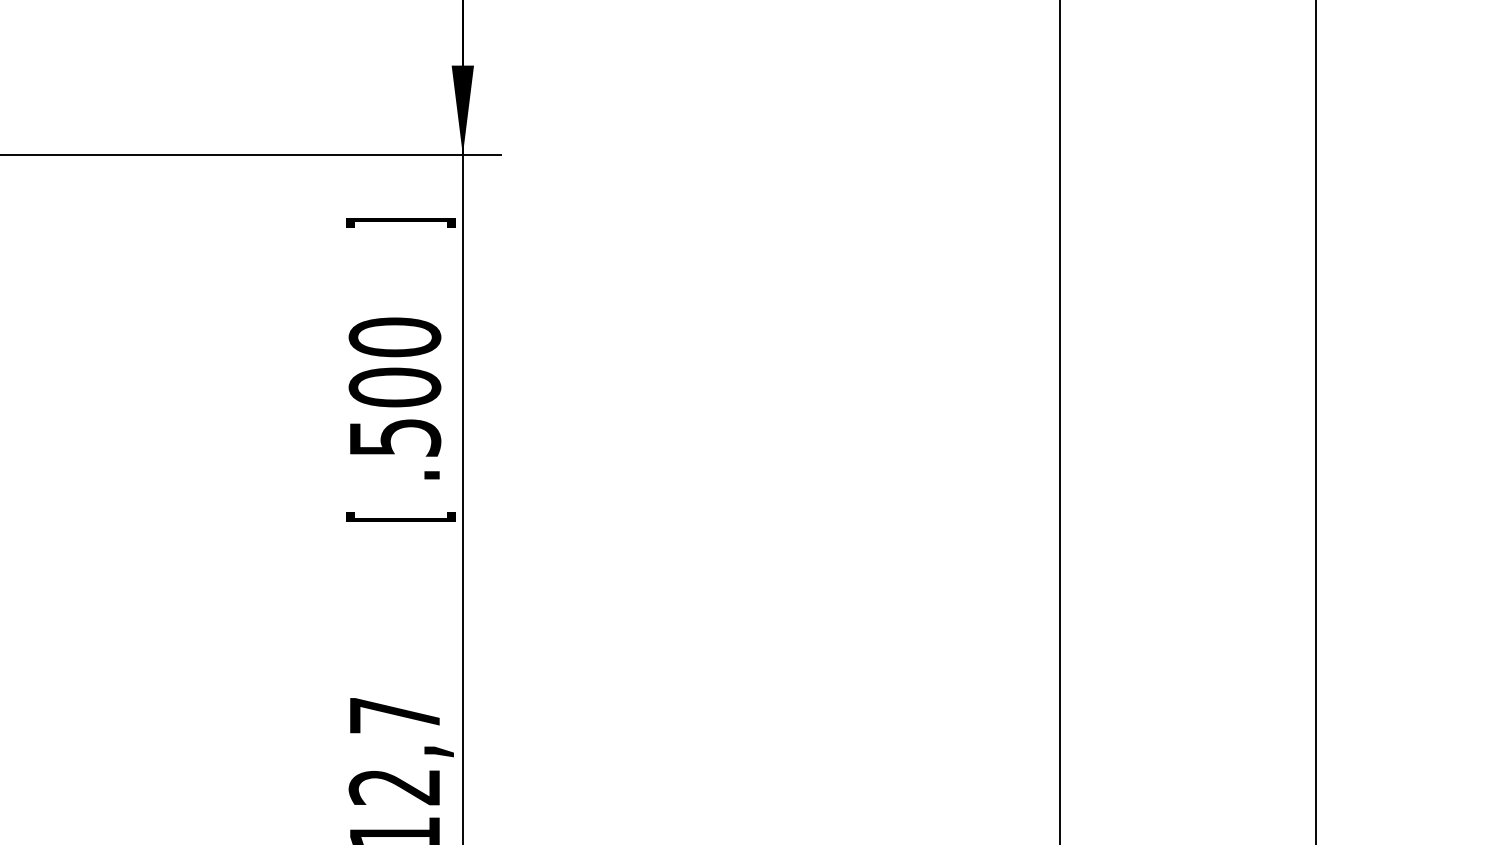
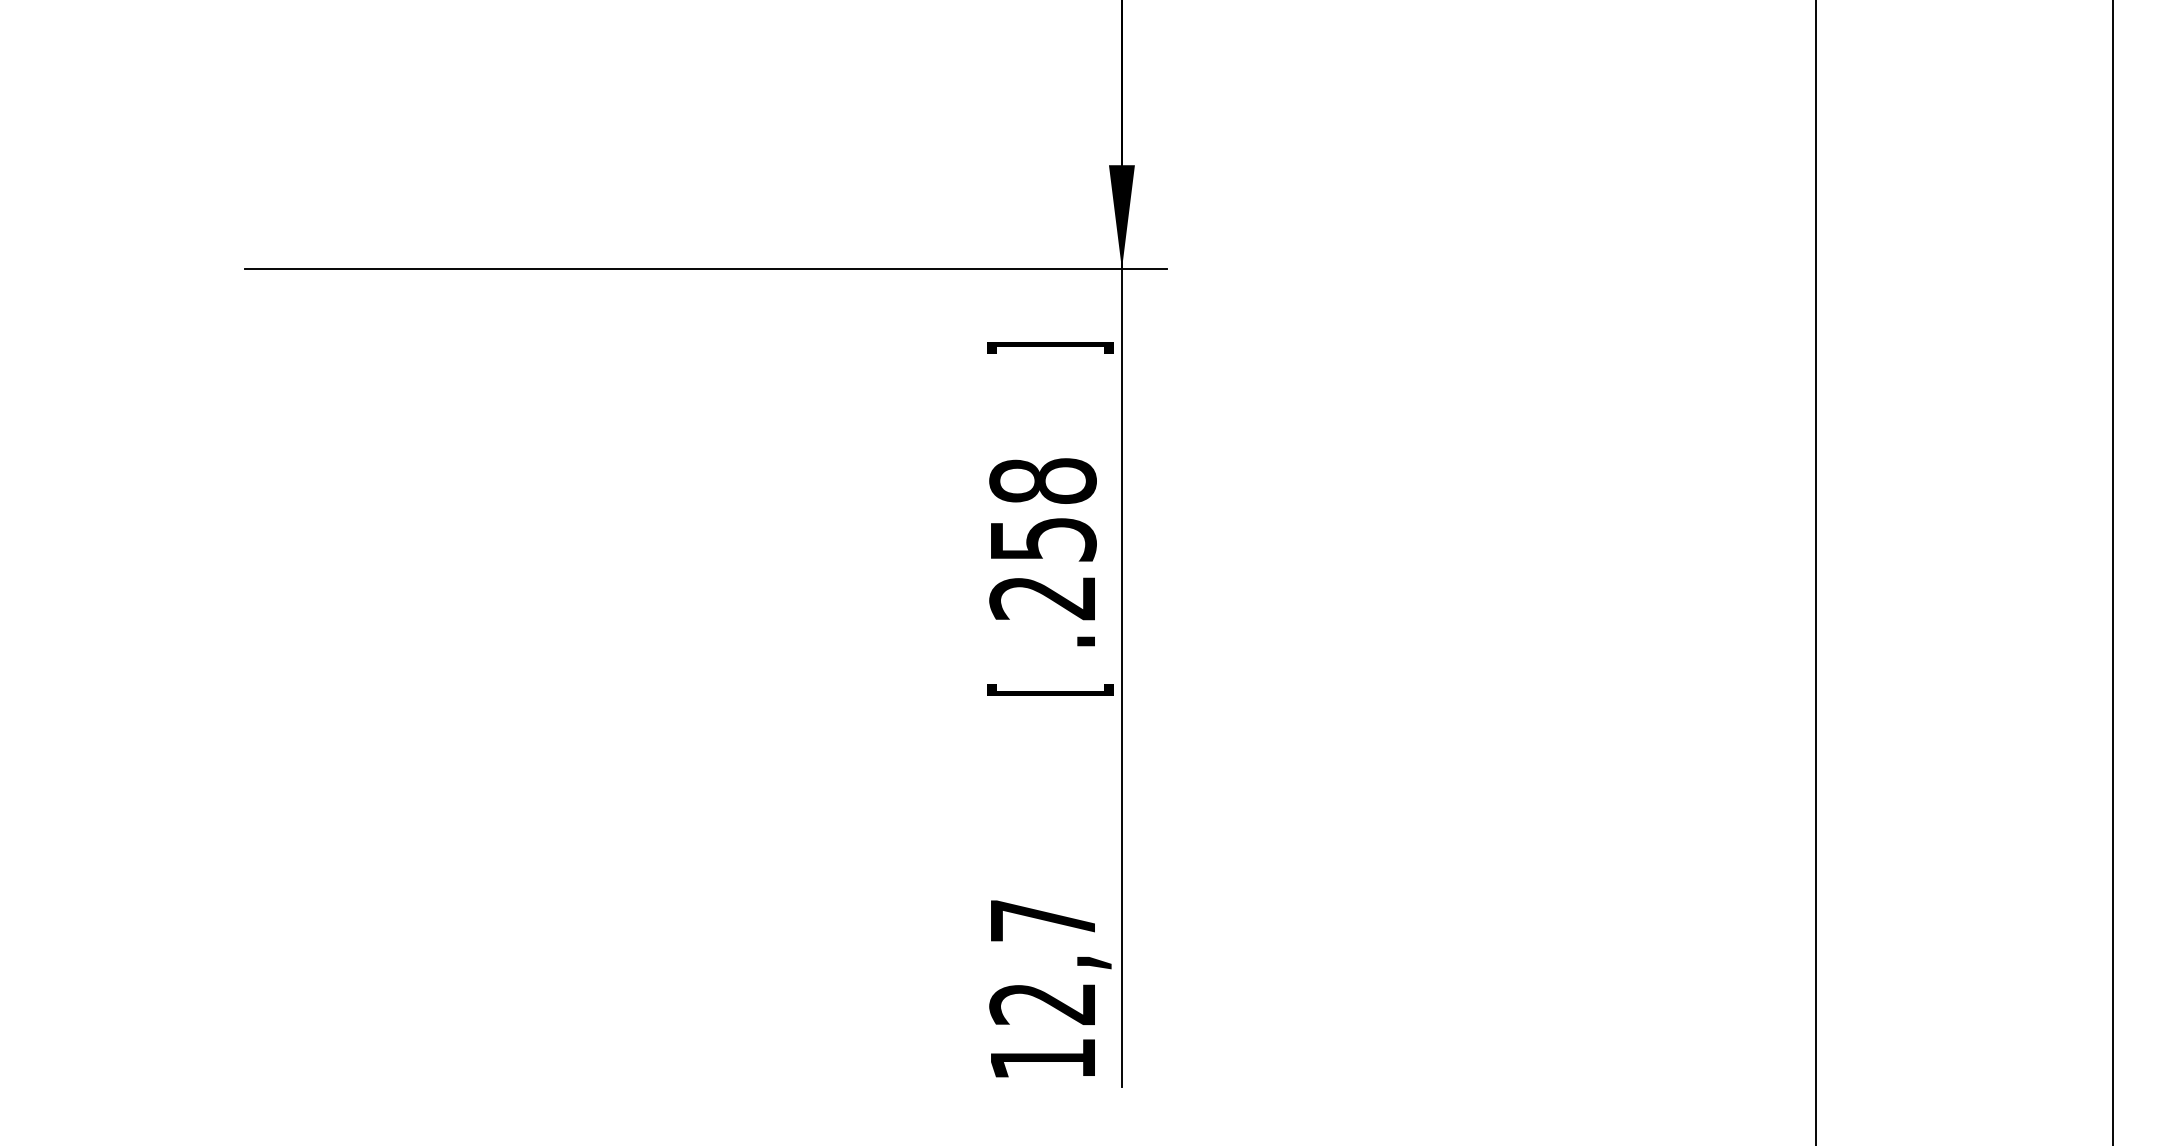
text: (394, 387) -> (1042, 539), .500 -> .258

